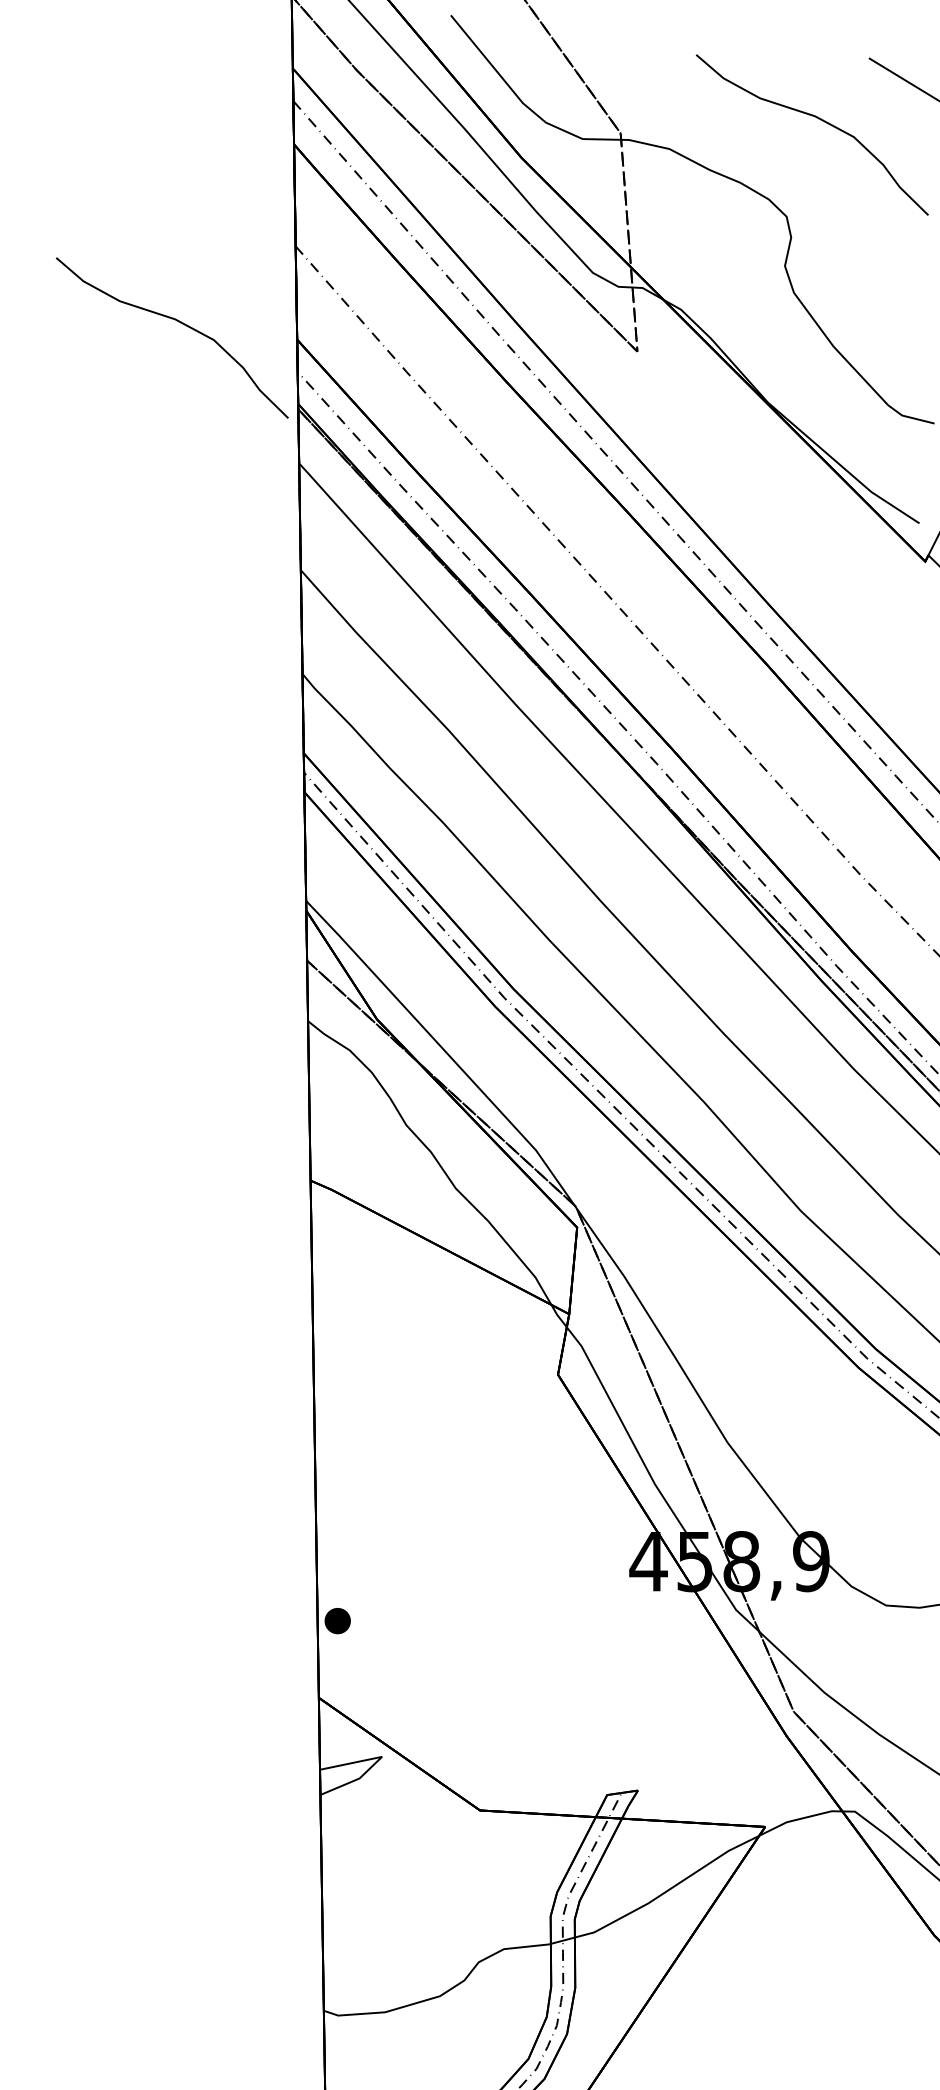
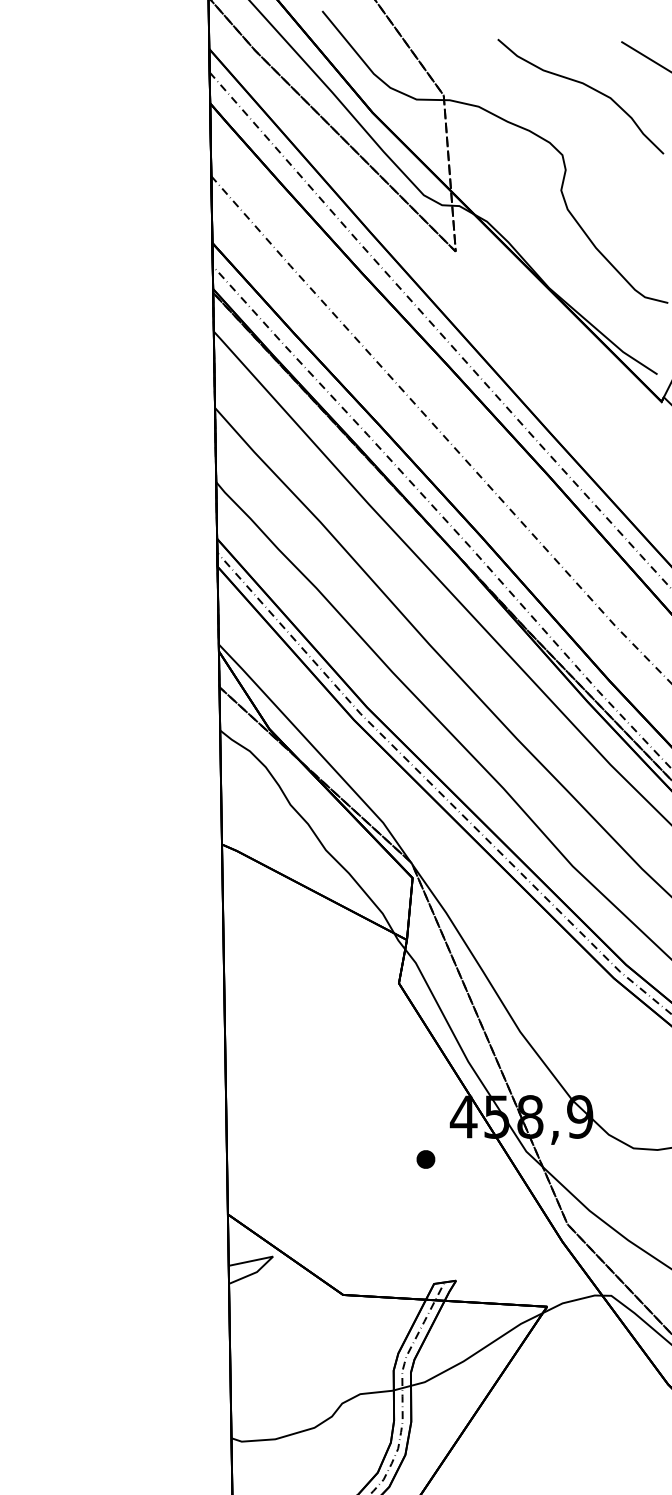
curve: (180, 323) -> (128, 231), removed
part: (337, 1621) -> (425, 1159), moved

